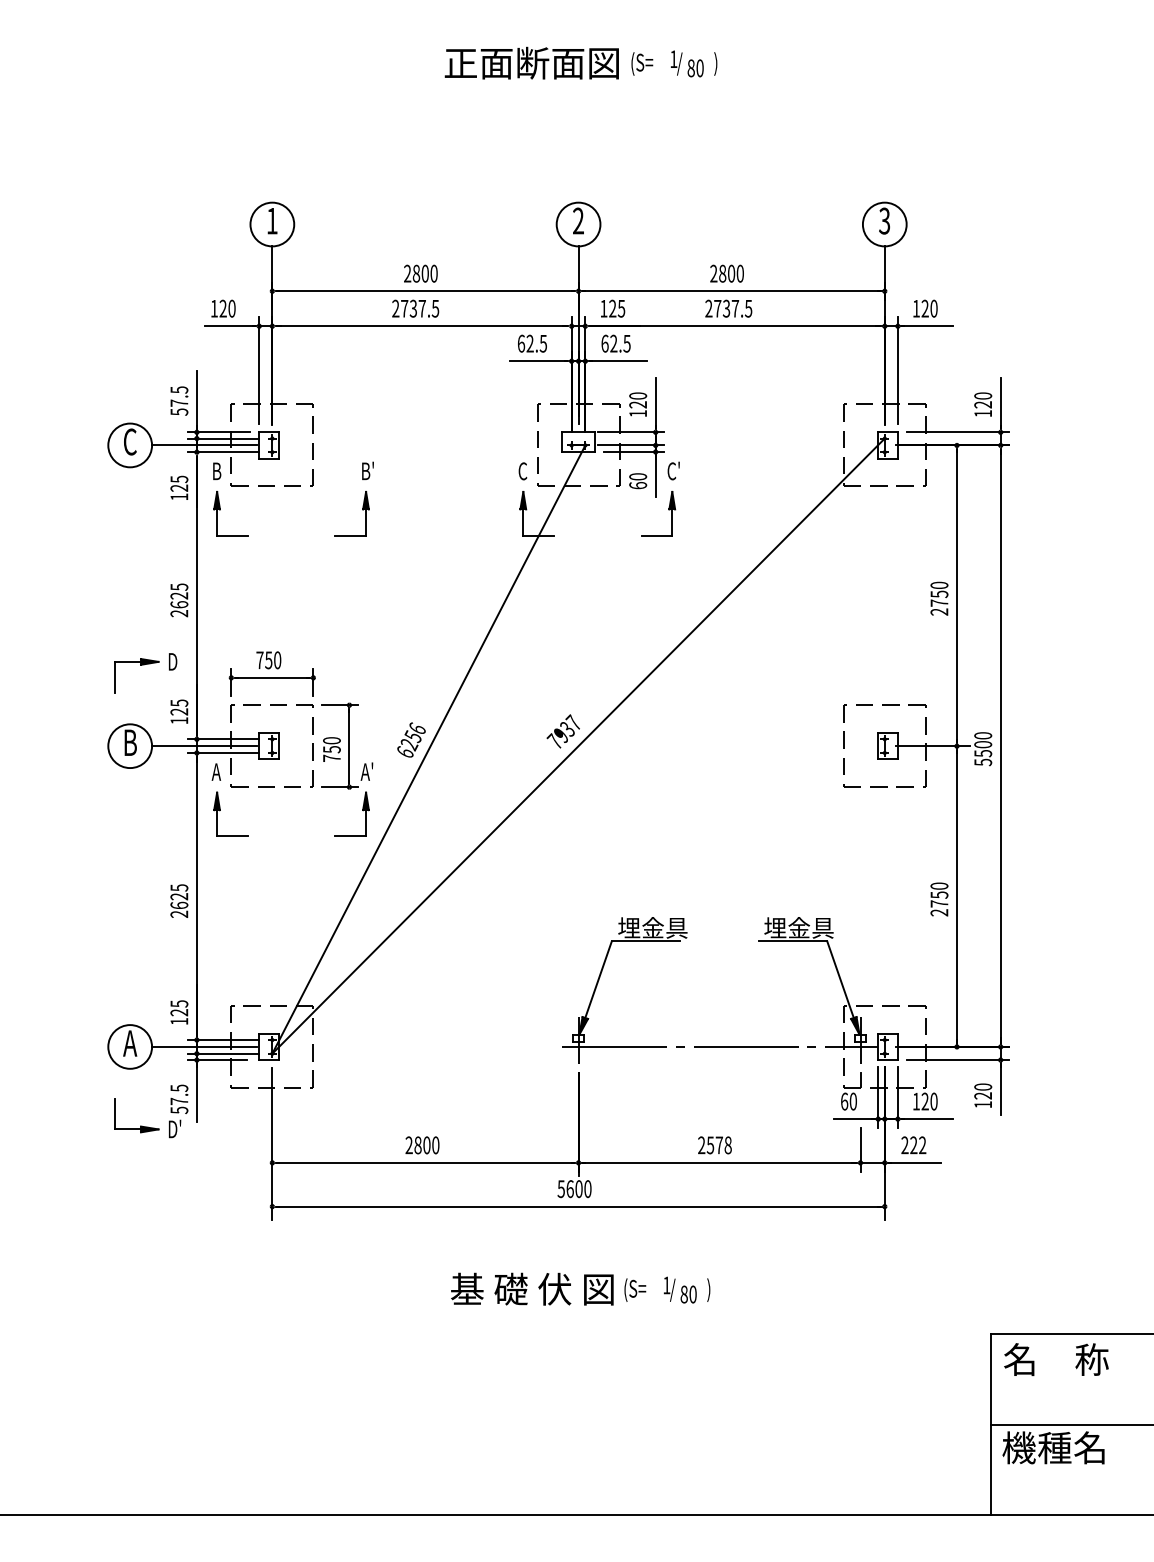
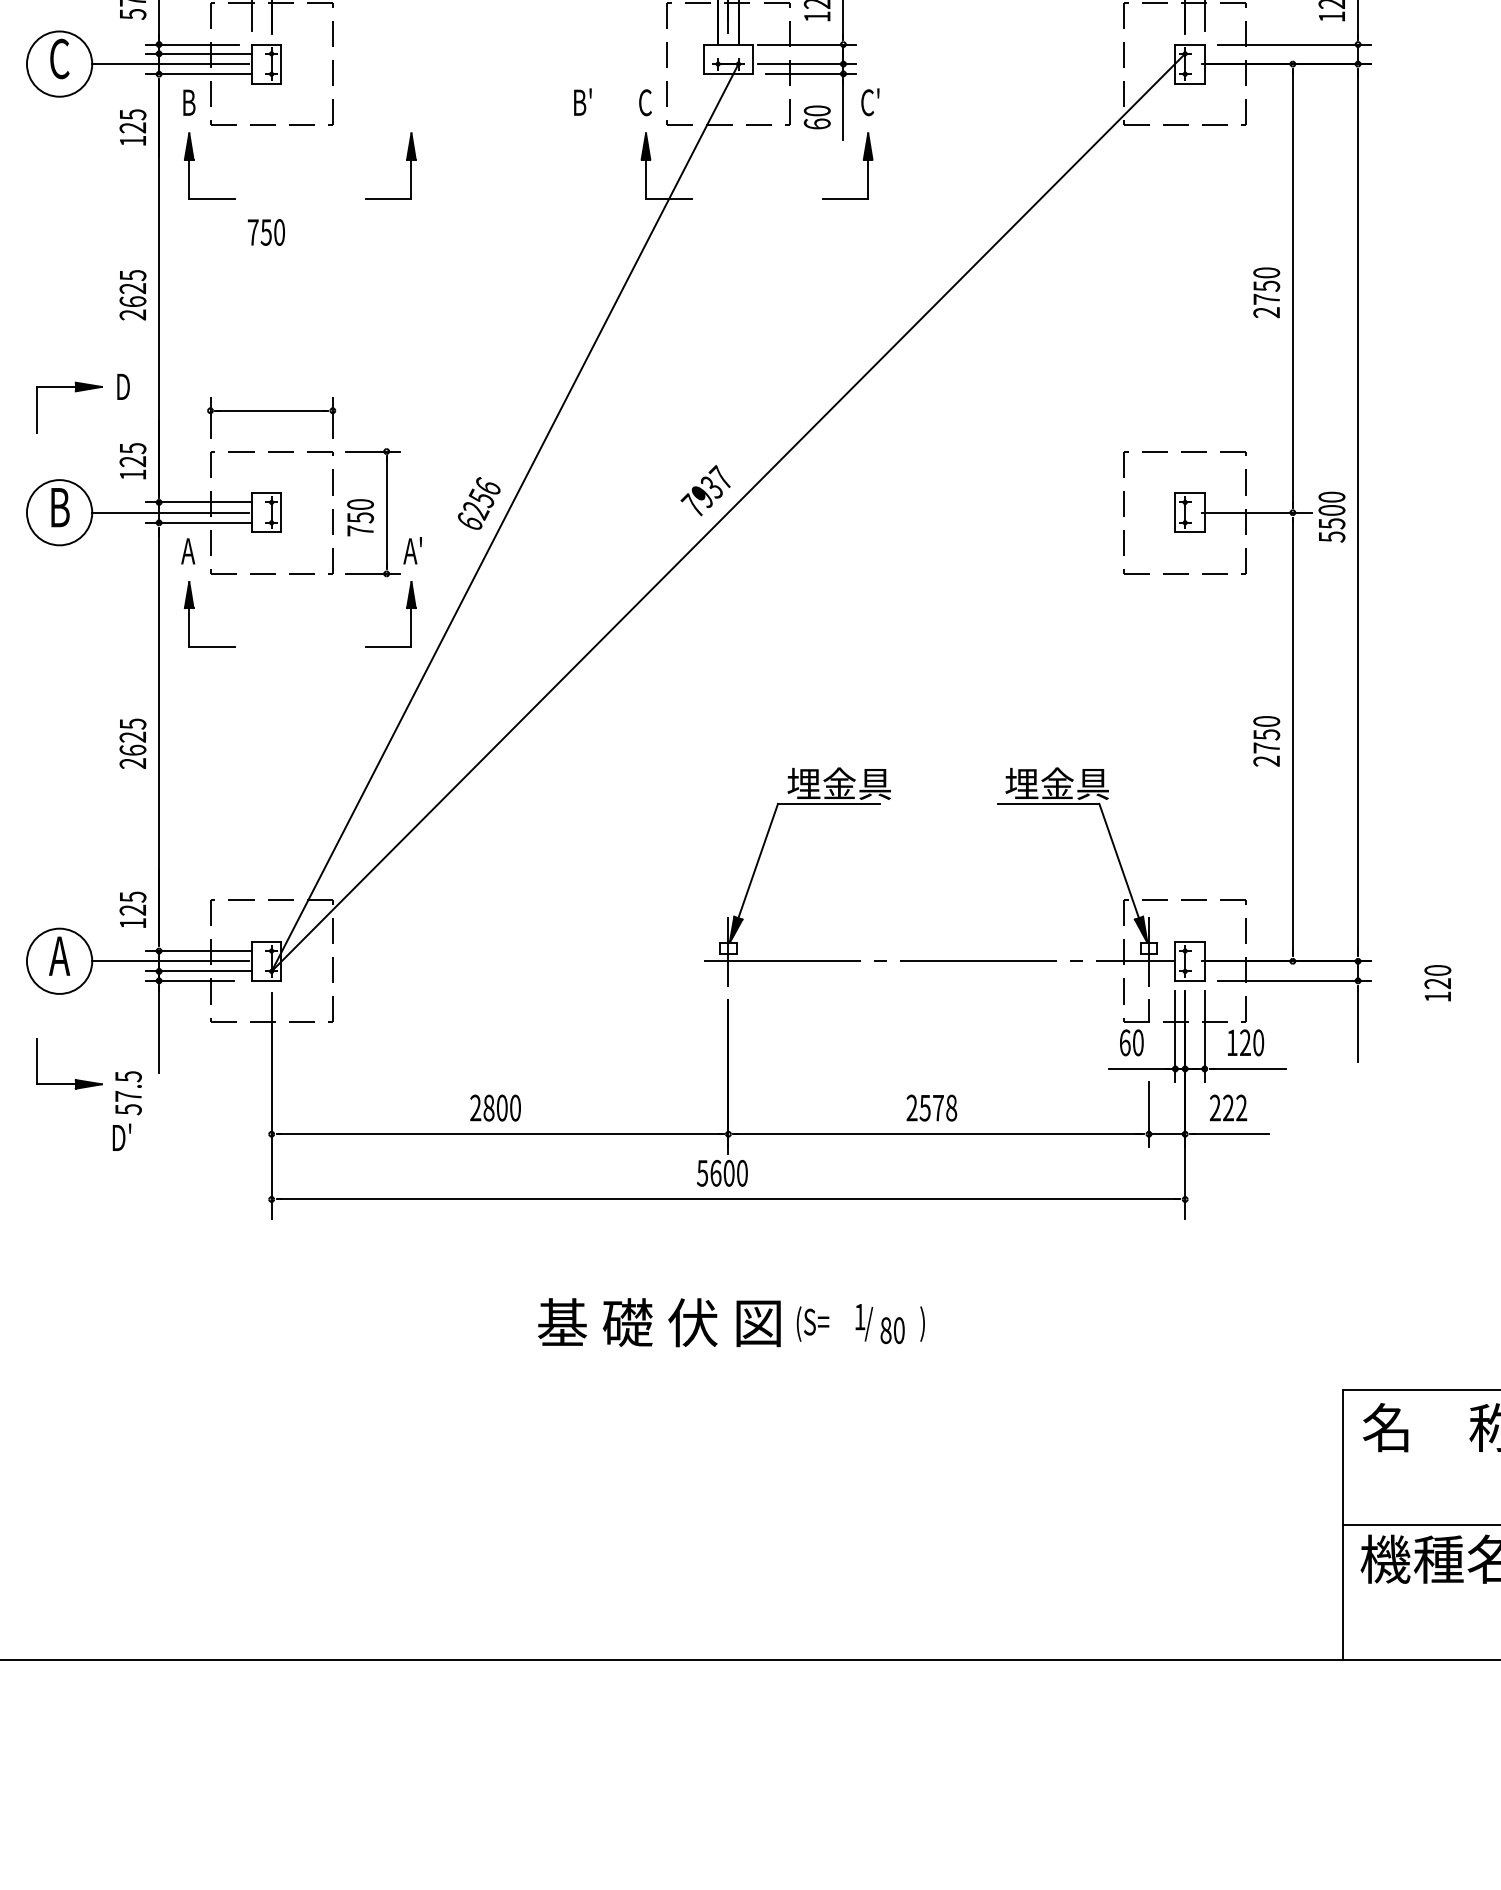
text: (367, 470) -> (582, 101), moved
text: (268, 660) -> (265, 232), moved
text: (983, 1095) -> (1438, 983), moved
text: (178, 1111) -> (127, 1111), moved

